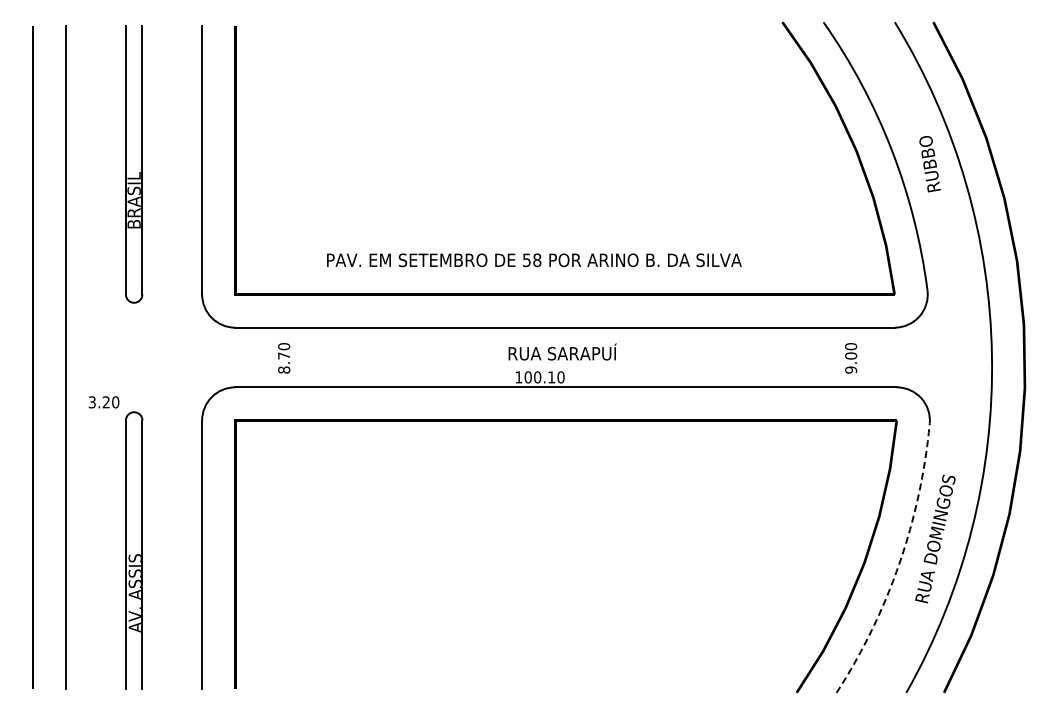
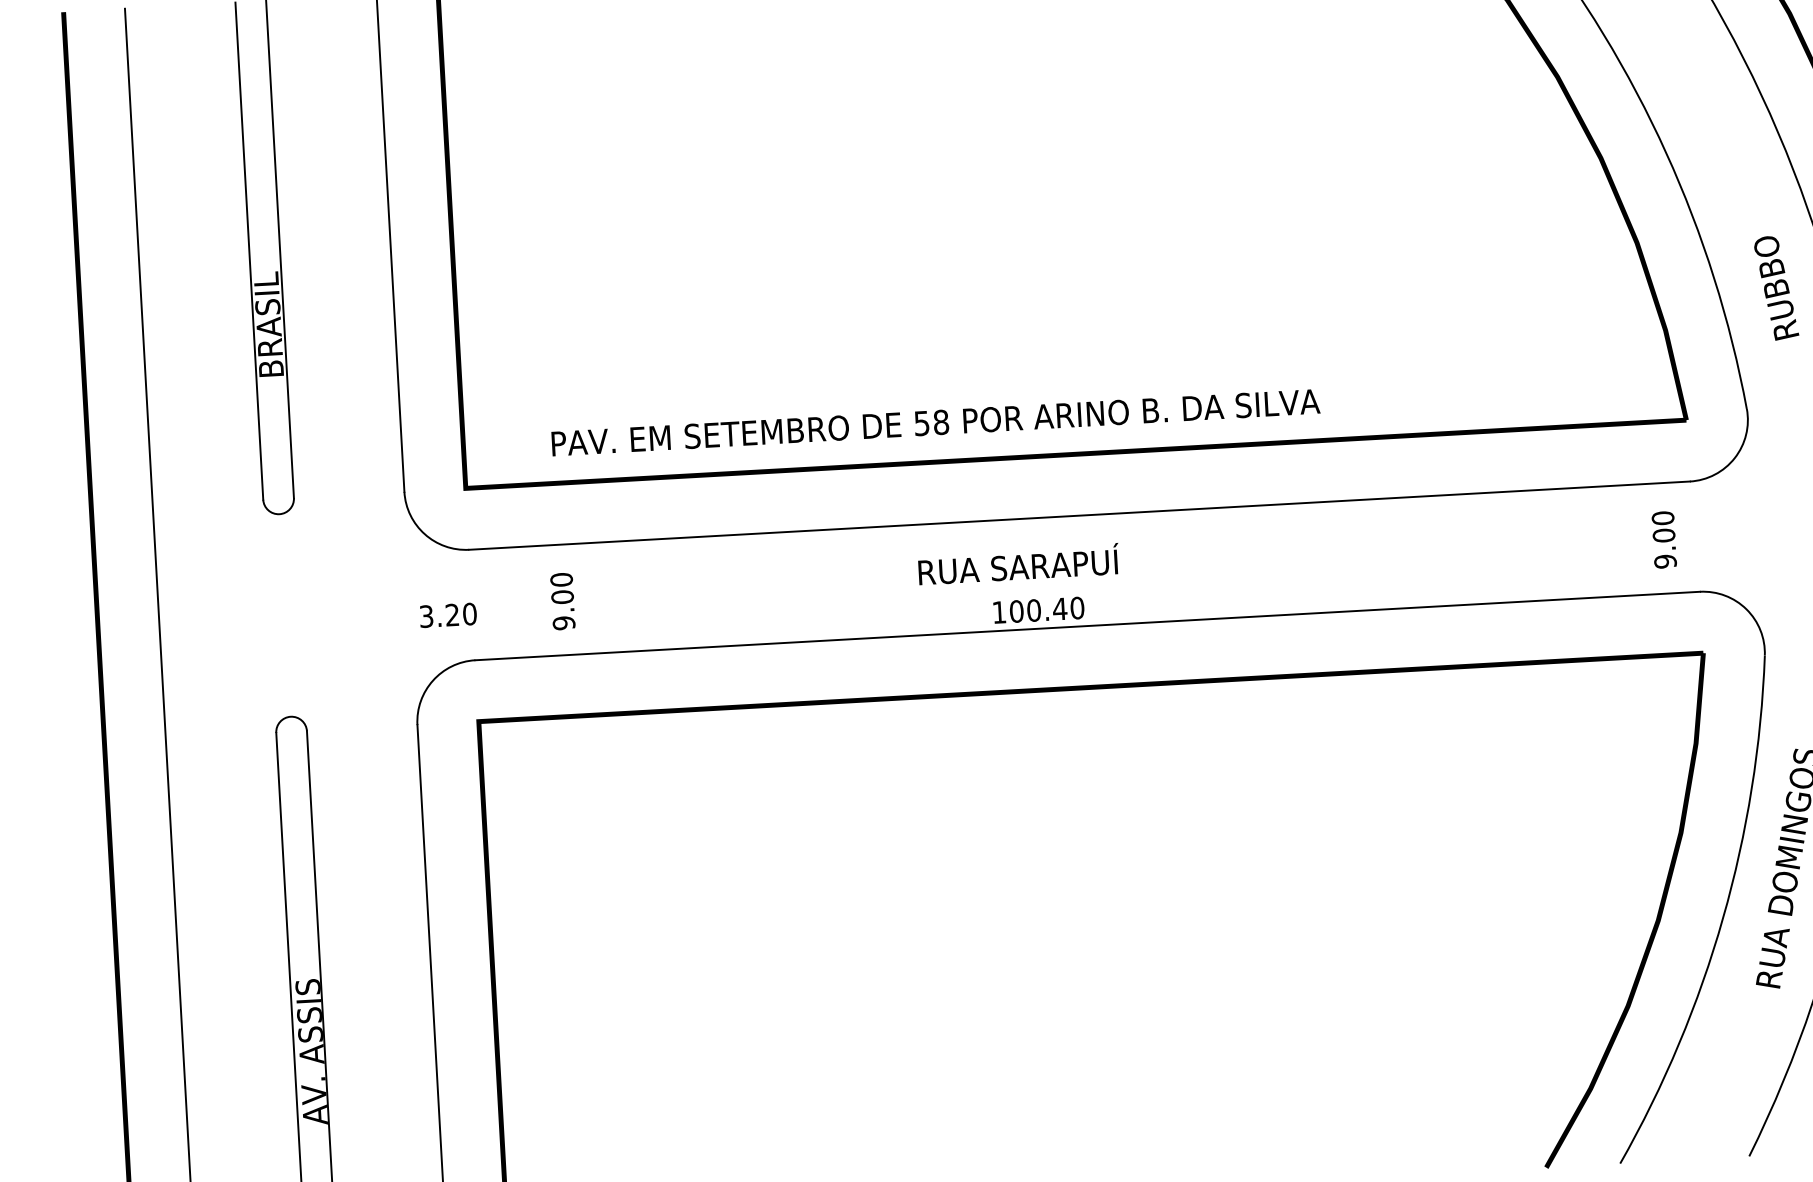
text: (929, 164) -> (1775, 288), moved
text: (534, 260) -> (936, 423), moved
text: (562, 351) -> (1018, 563), moved
text: (851, 358) -> (1665, 540), moved
text: (284, 362) -> (563, 609), 8.70 -> 9.00
text: (551, 377) -> (1059, 609), 100.10 -> 100.40
text: (103, 402) -> (447, 615), moved
arc: (899, 563) -> (1723, 917), dashed -> solid

